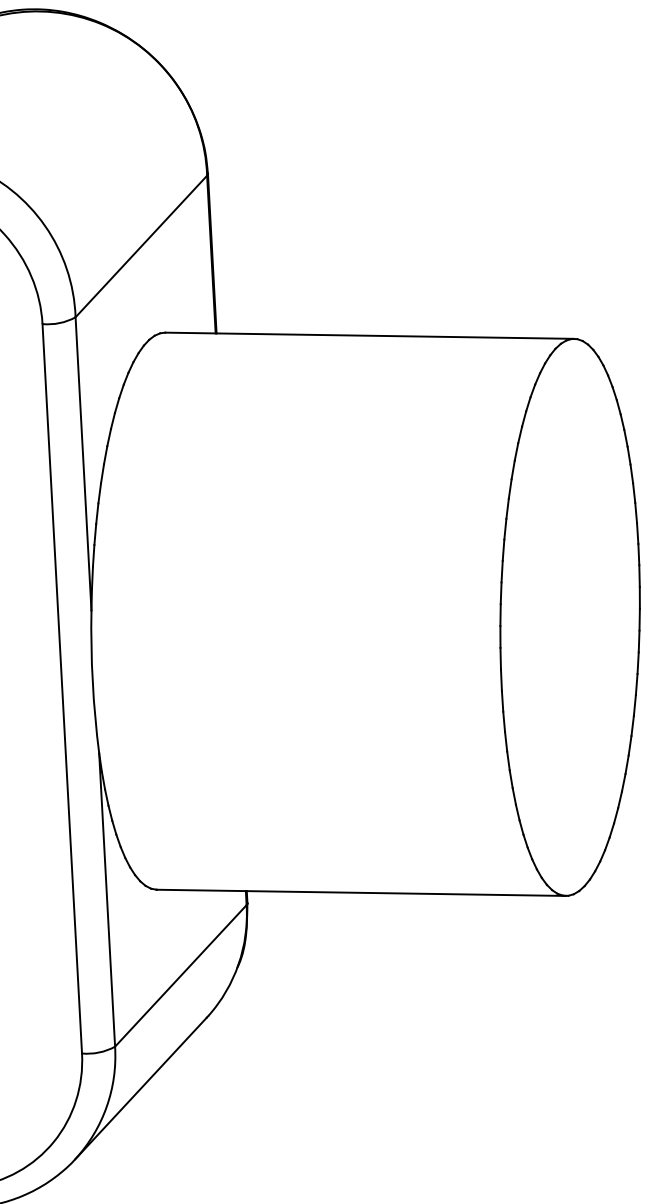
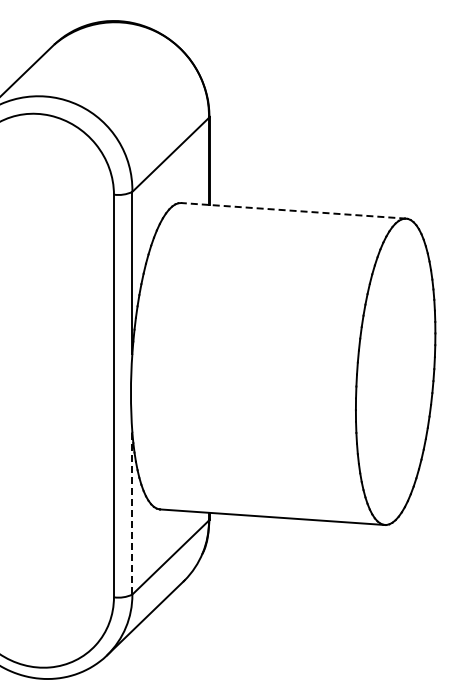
line: (369, 335) -> (293, 210), solid -> dashed
line: (107, 899) -> (132, 513), solid -> dashed

